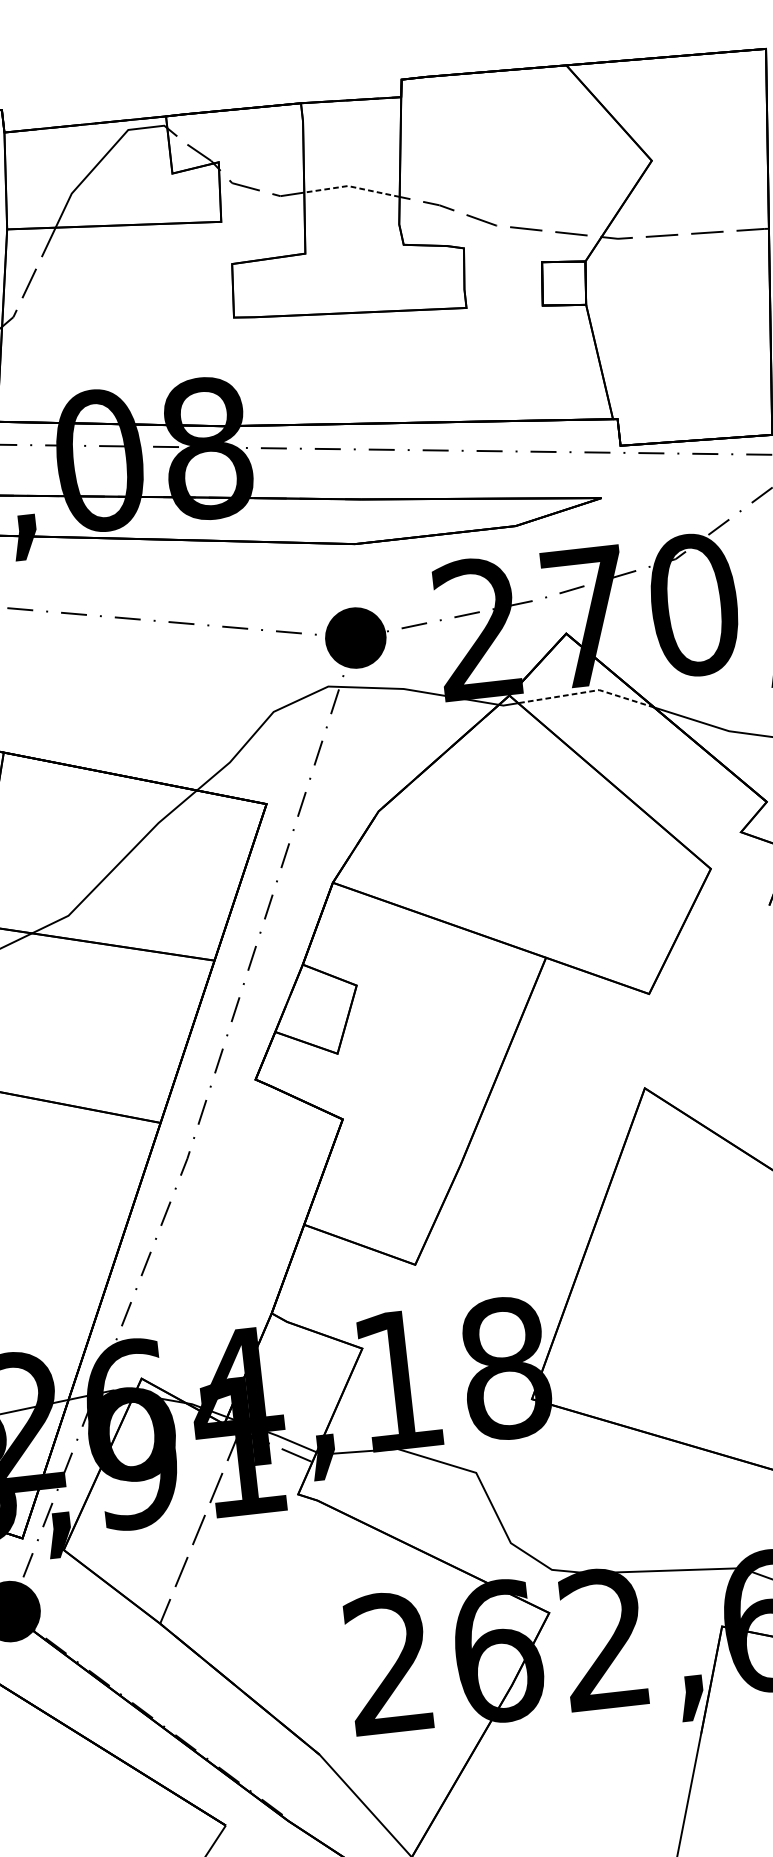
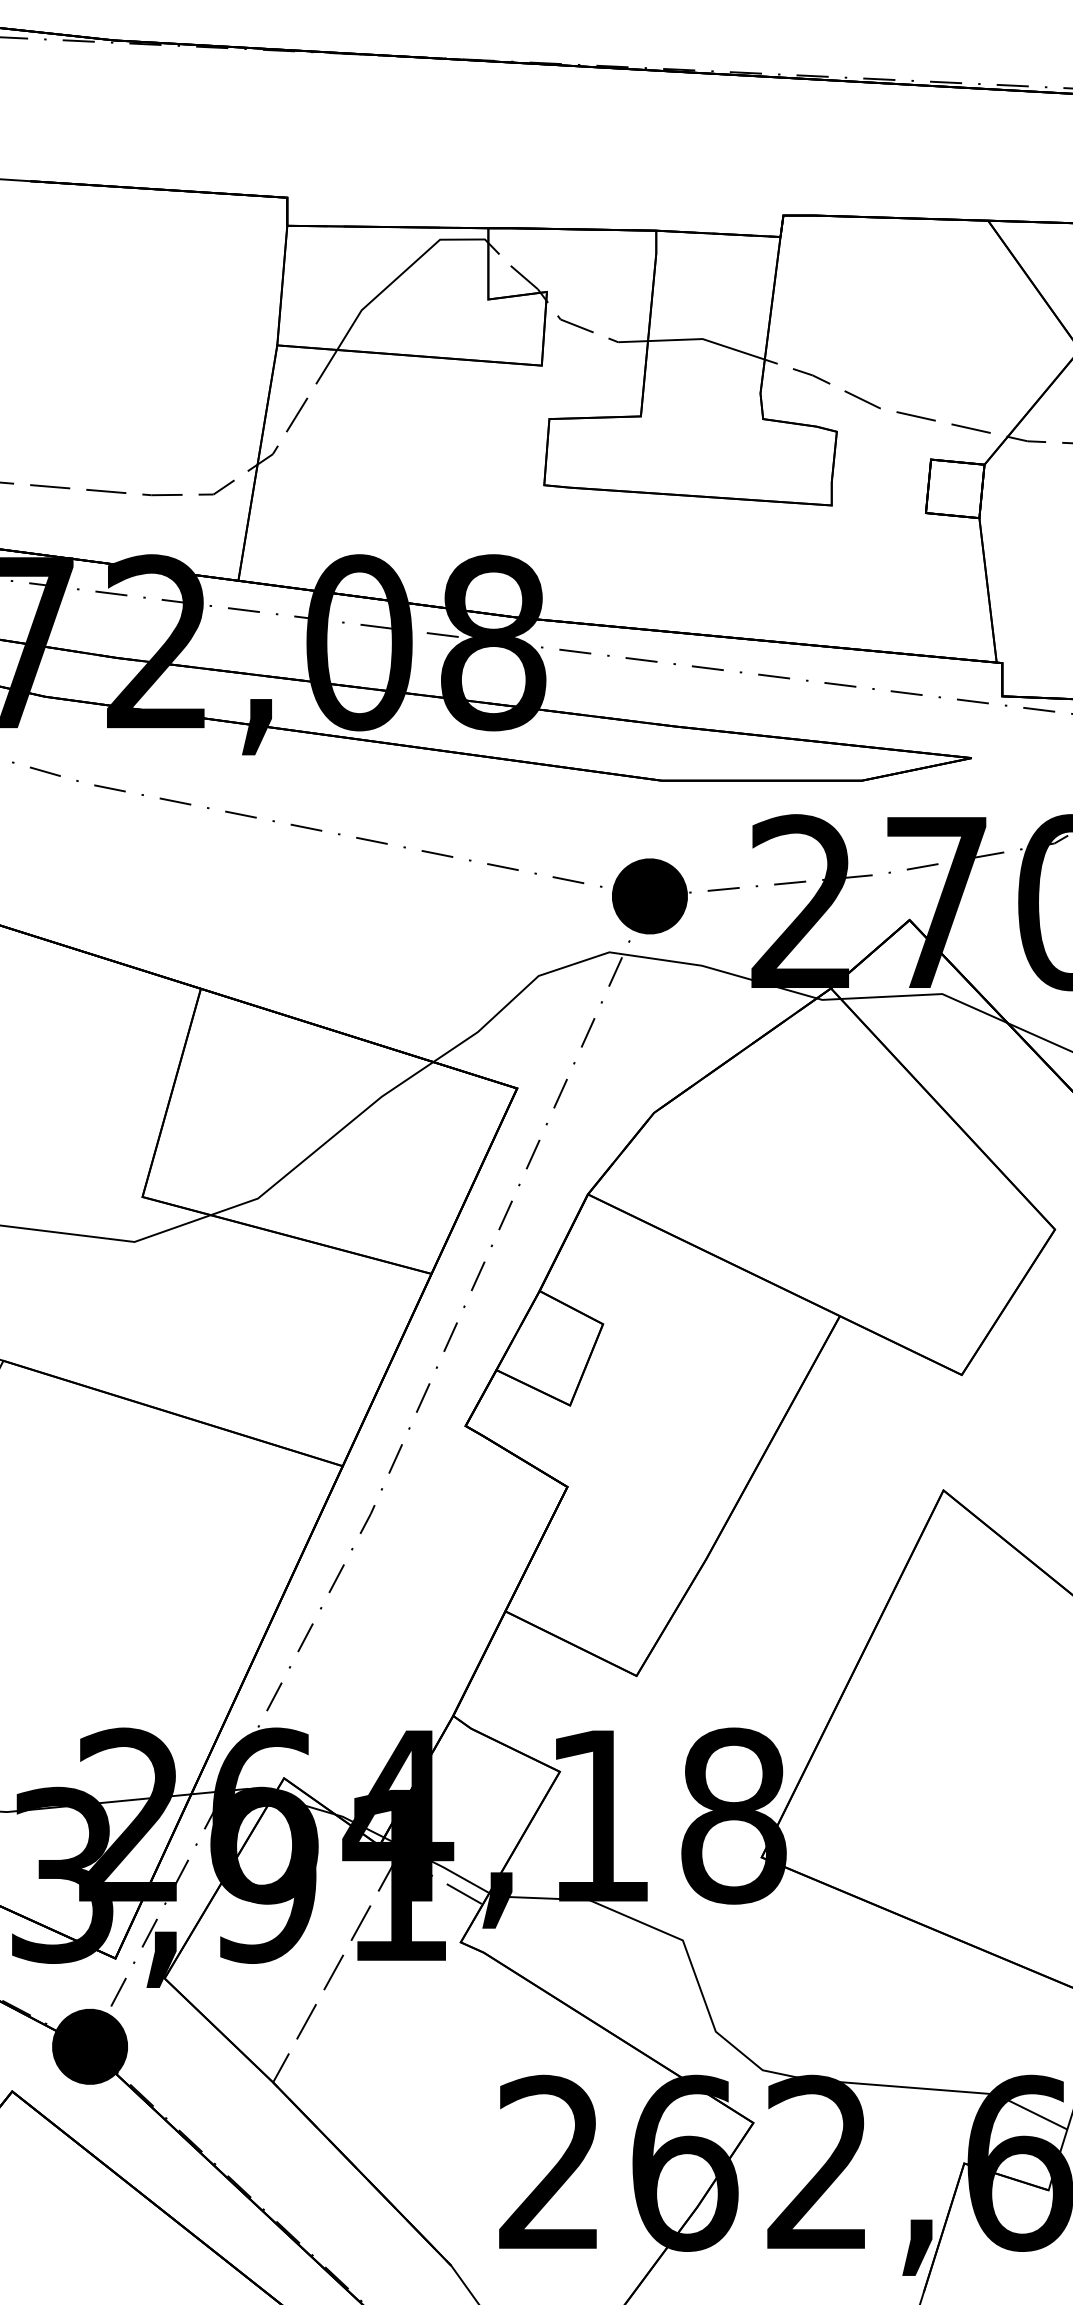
line: (351, 186) -> (707, 340), dashed -> solid
line: (587, 691) -> (927, 994), dashed -> solid

